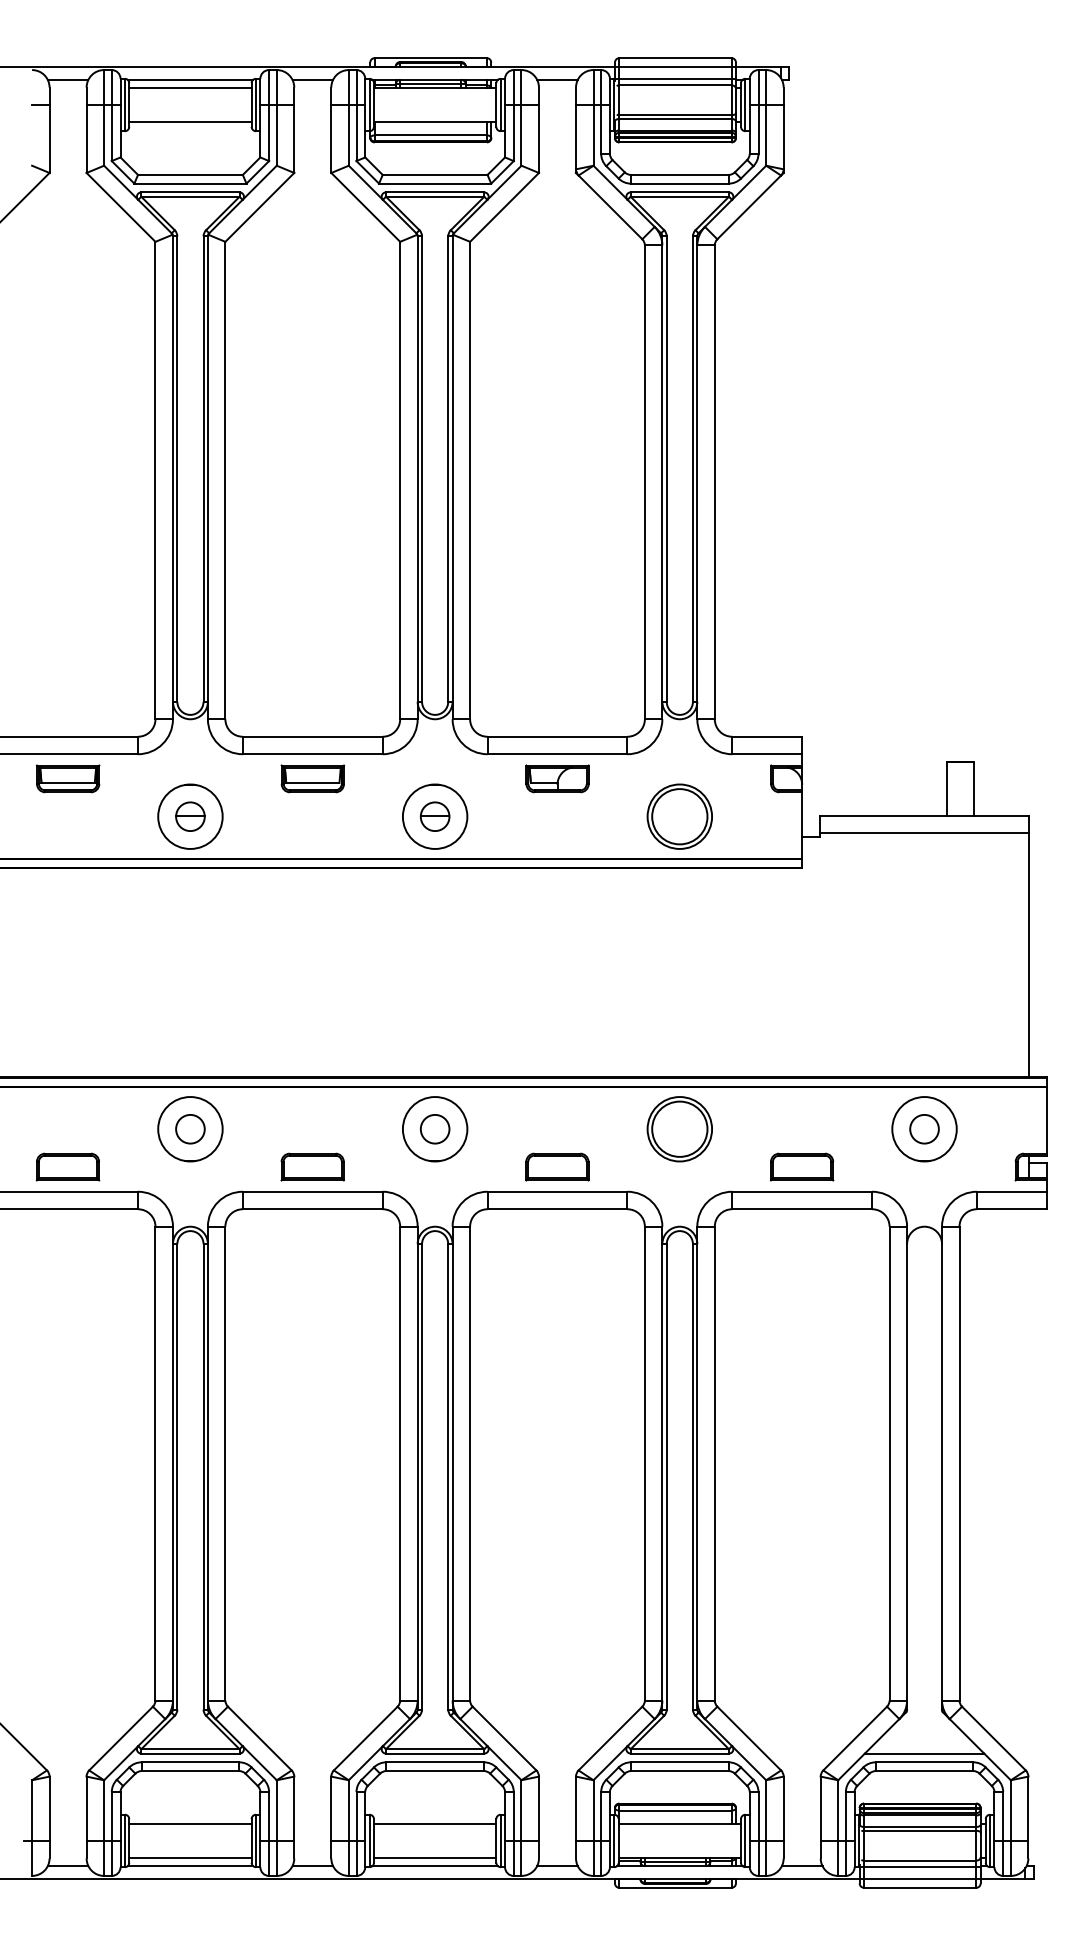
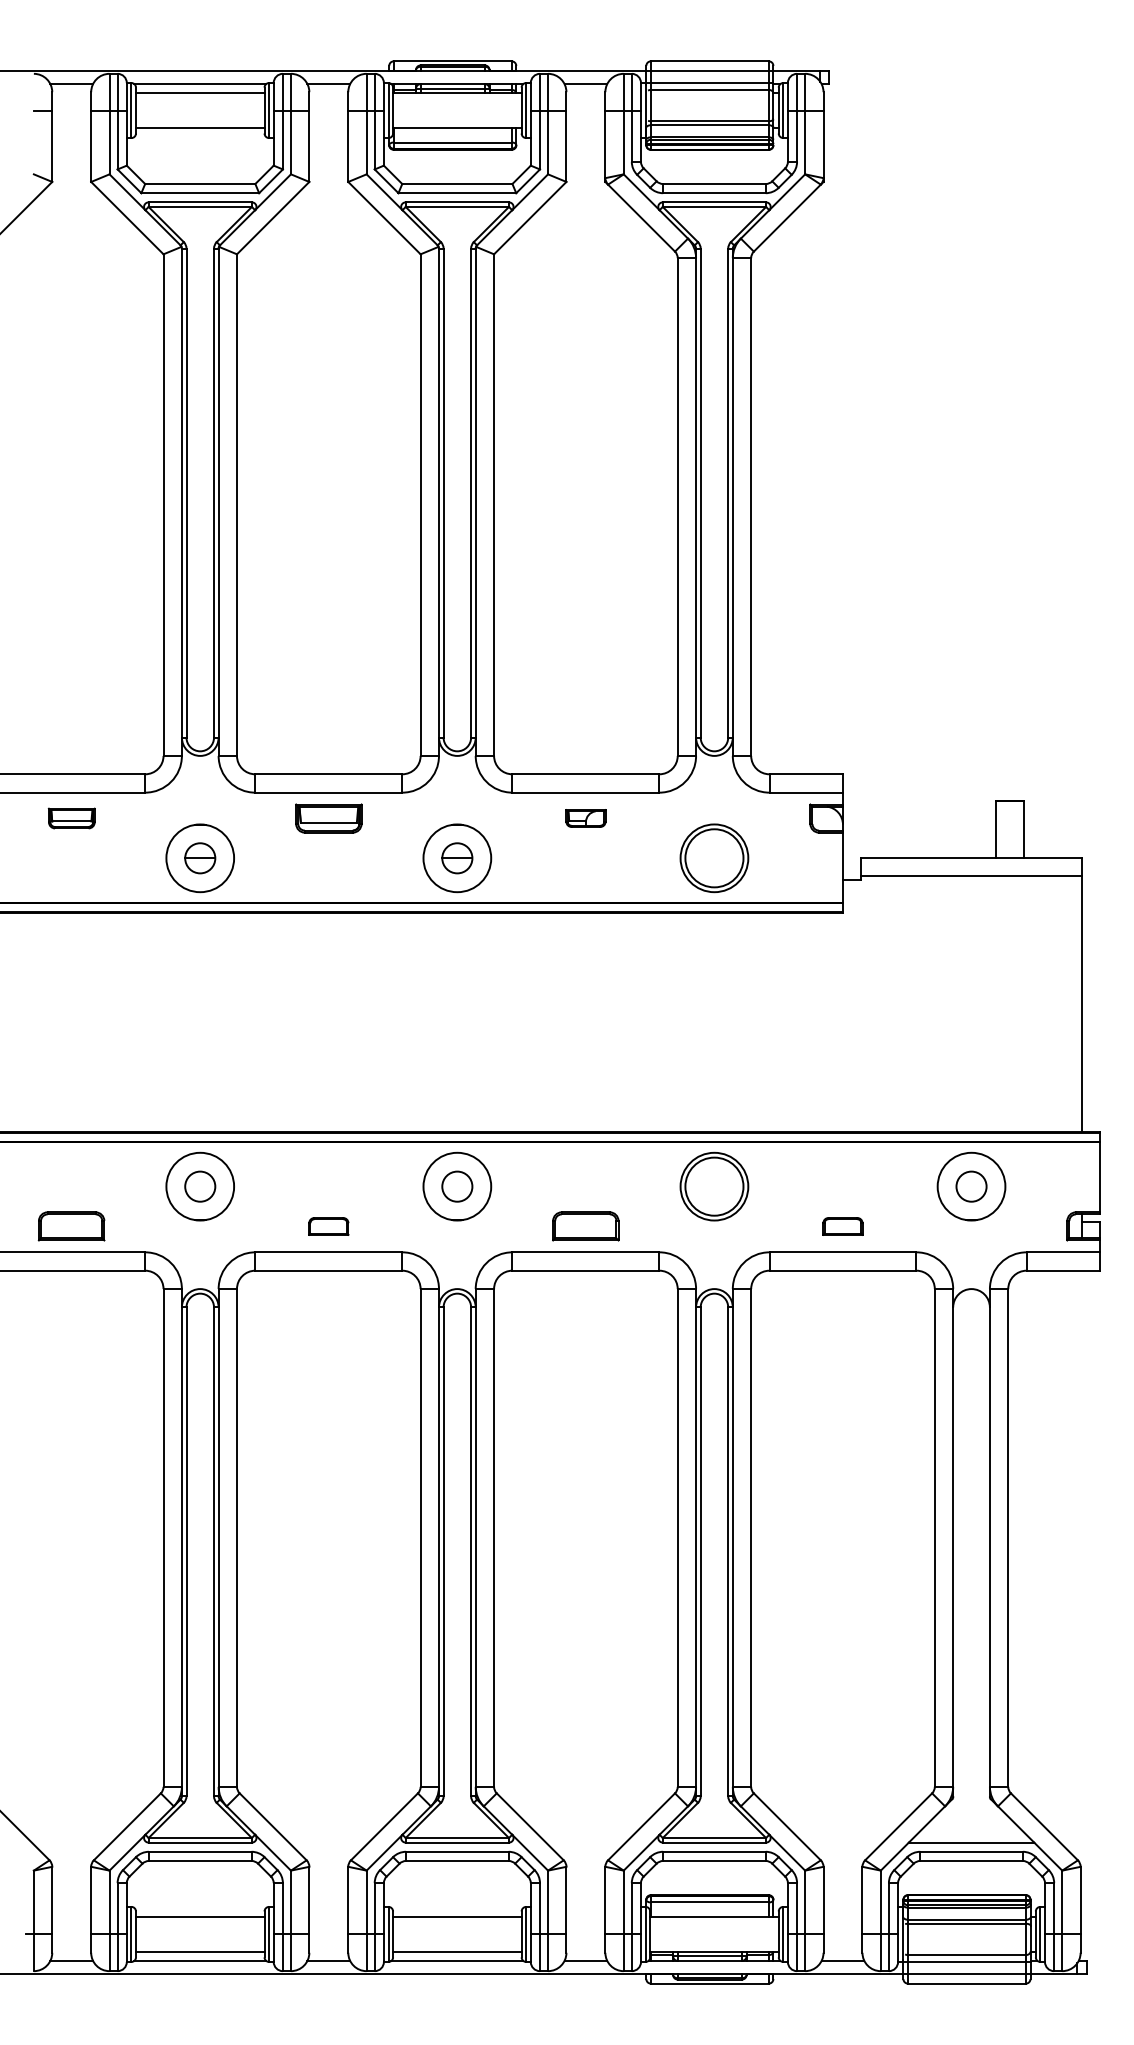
part: (67, 778) -> (71, 818), size x0.7
part: (557, 778) -> (585, 818), size x0.6
part: (312, 1167) -> (328, 1226), size x0.6
part: (801, 1167) -> (842, 1226), size x0.6

